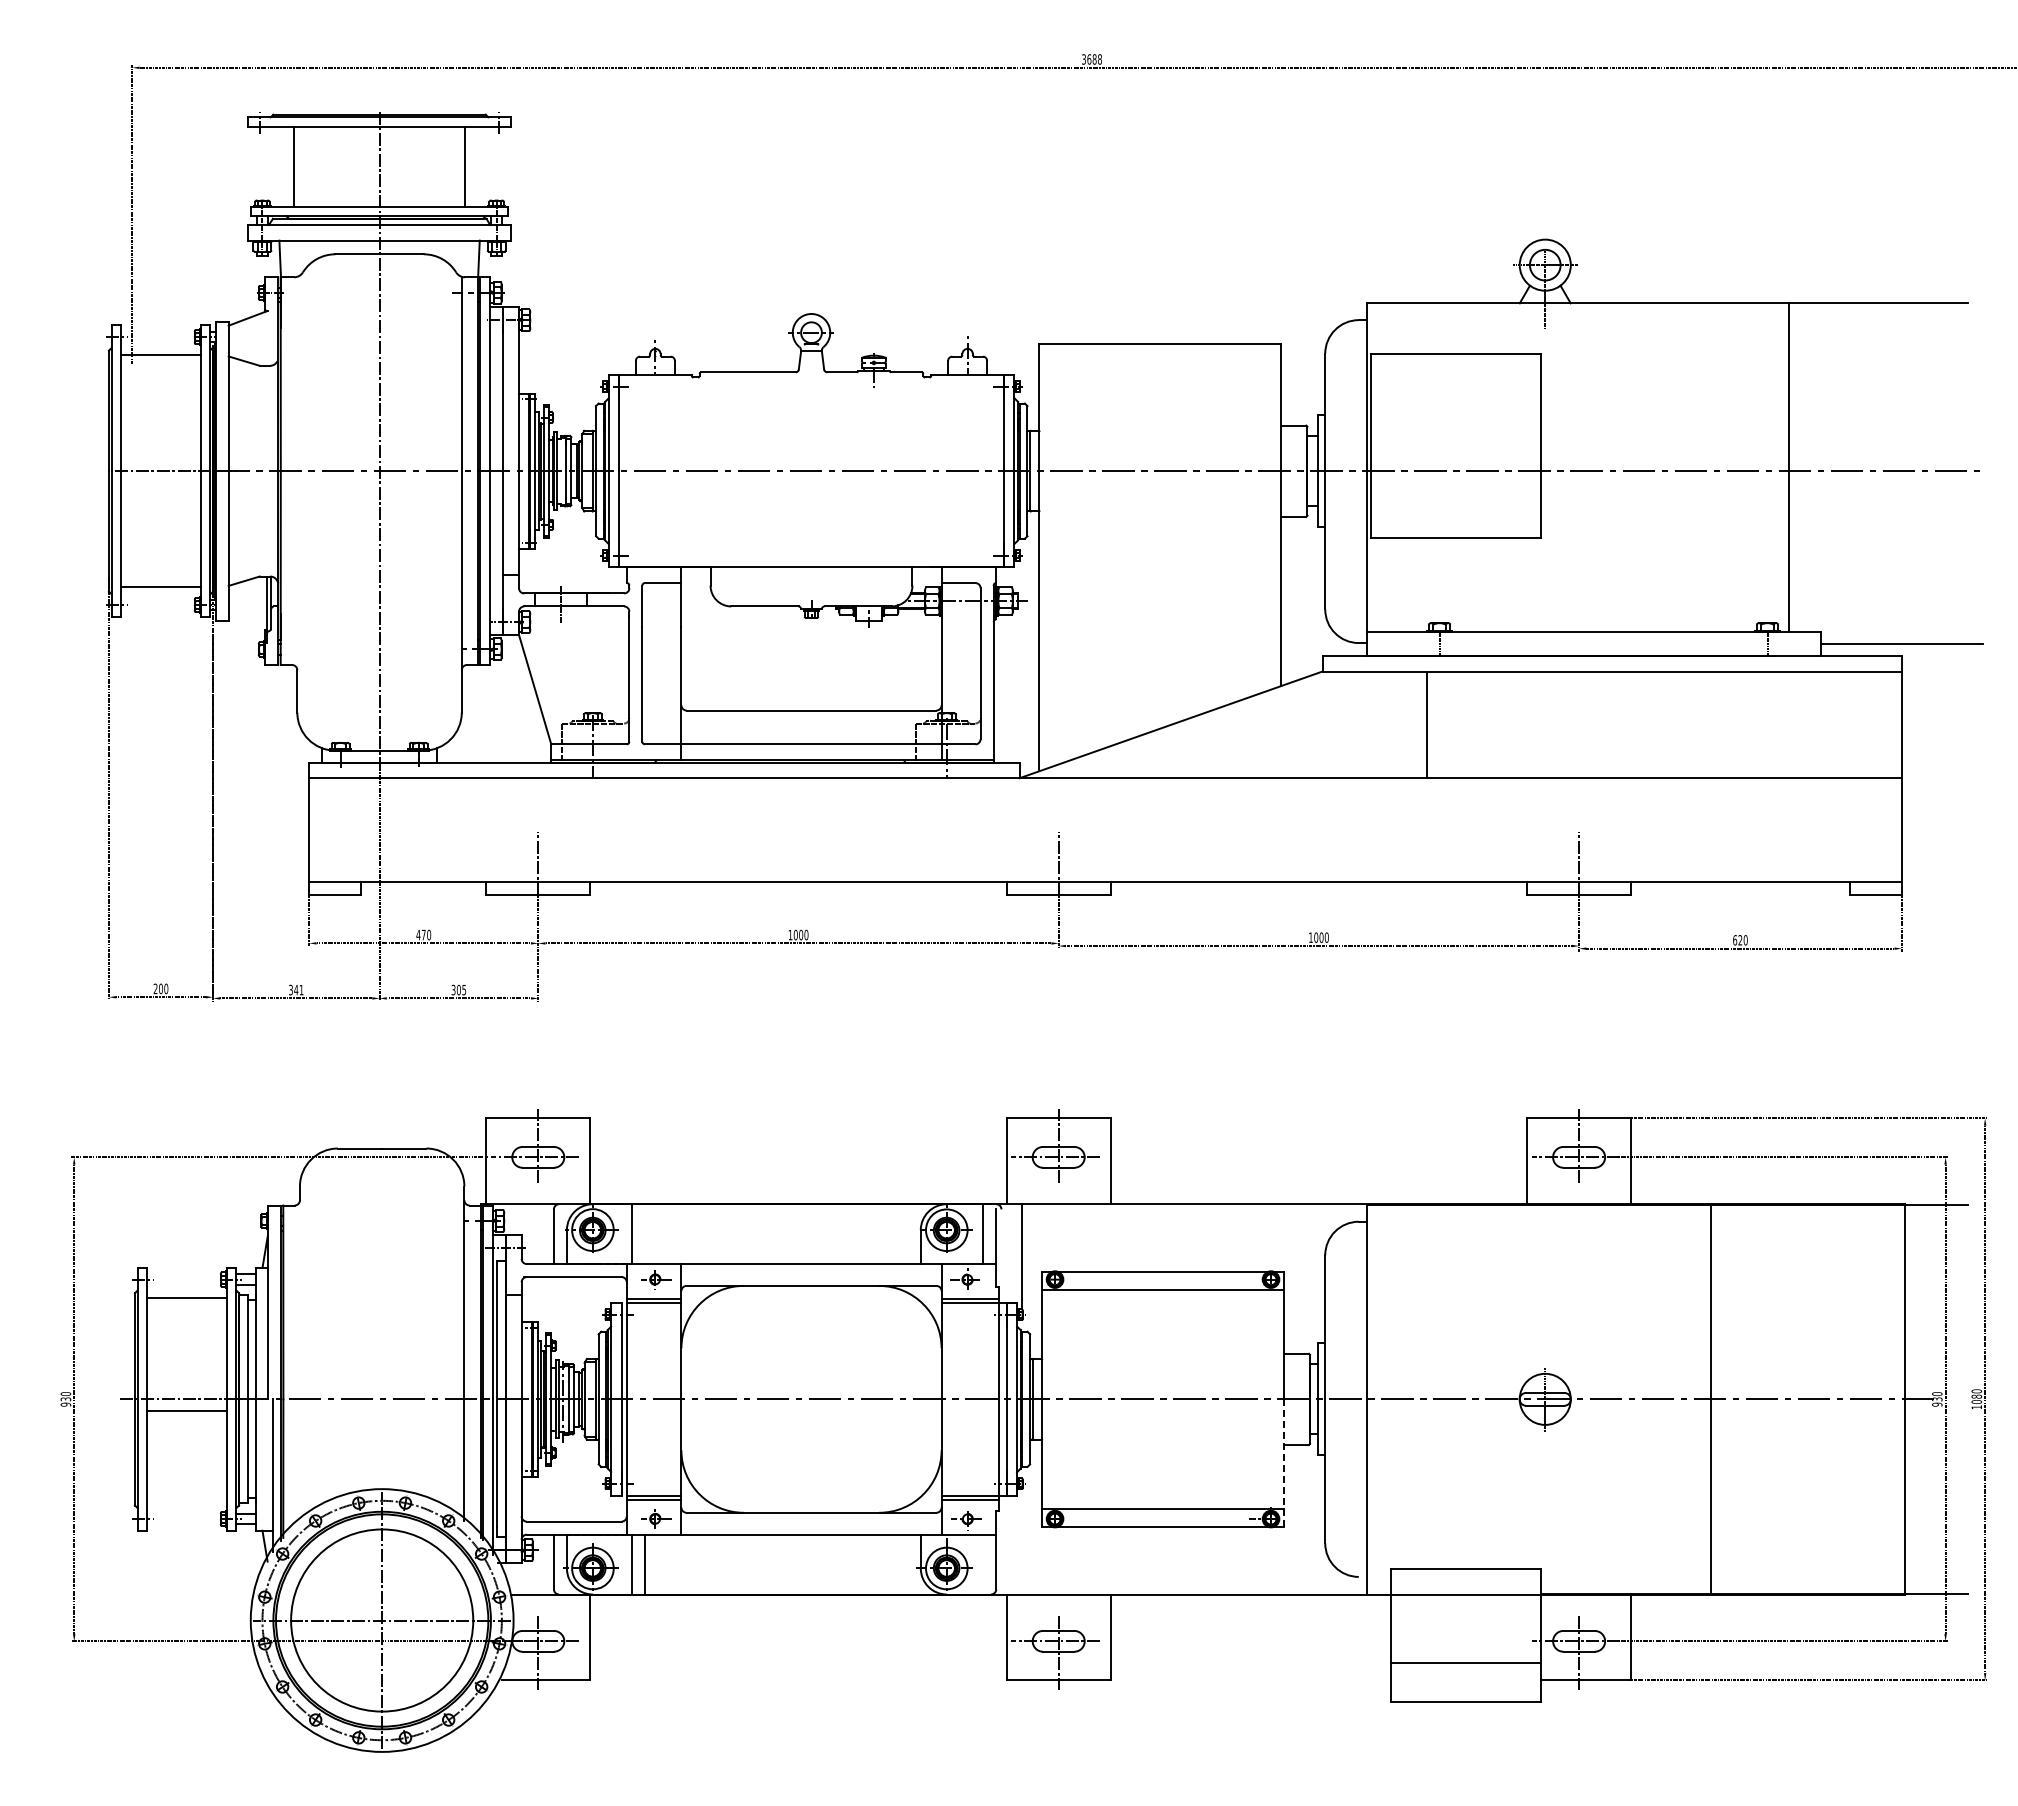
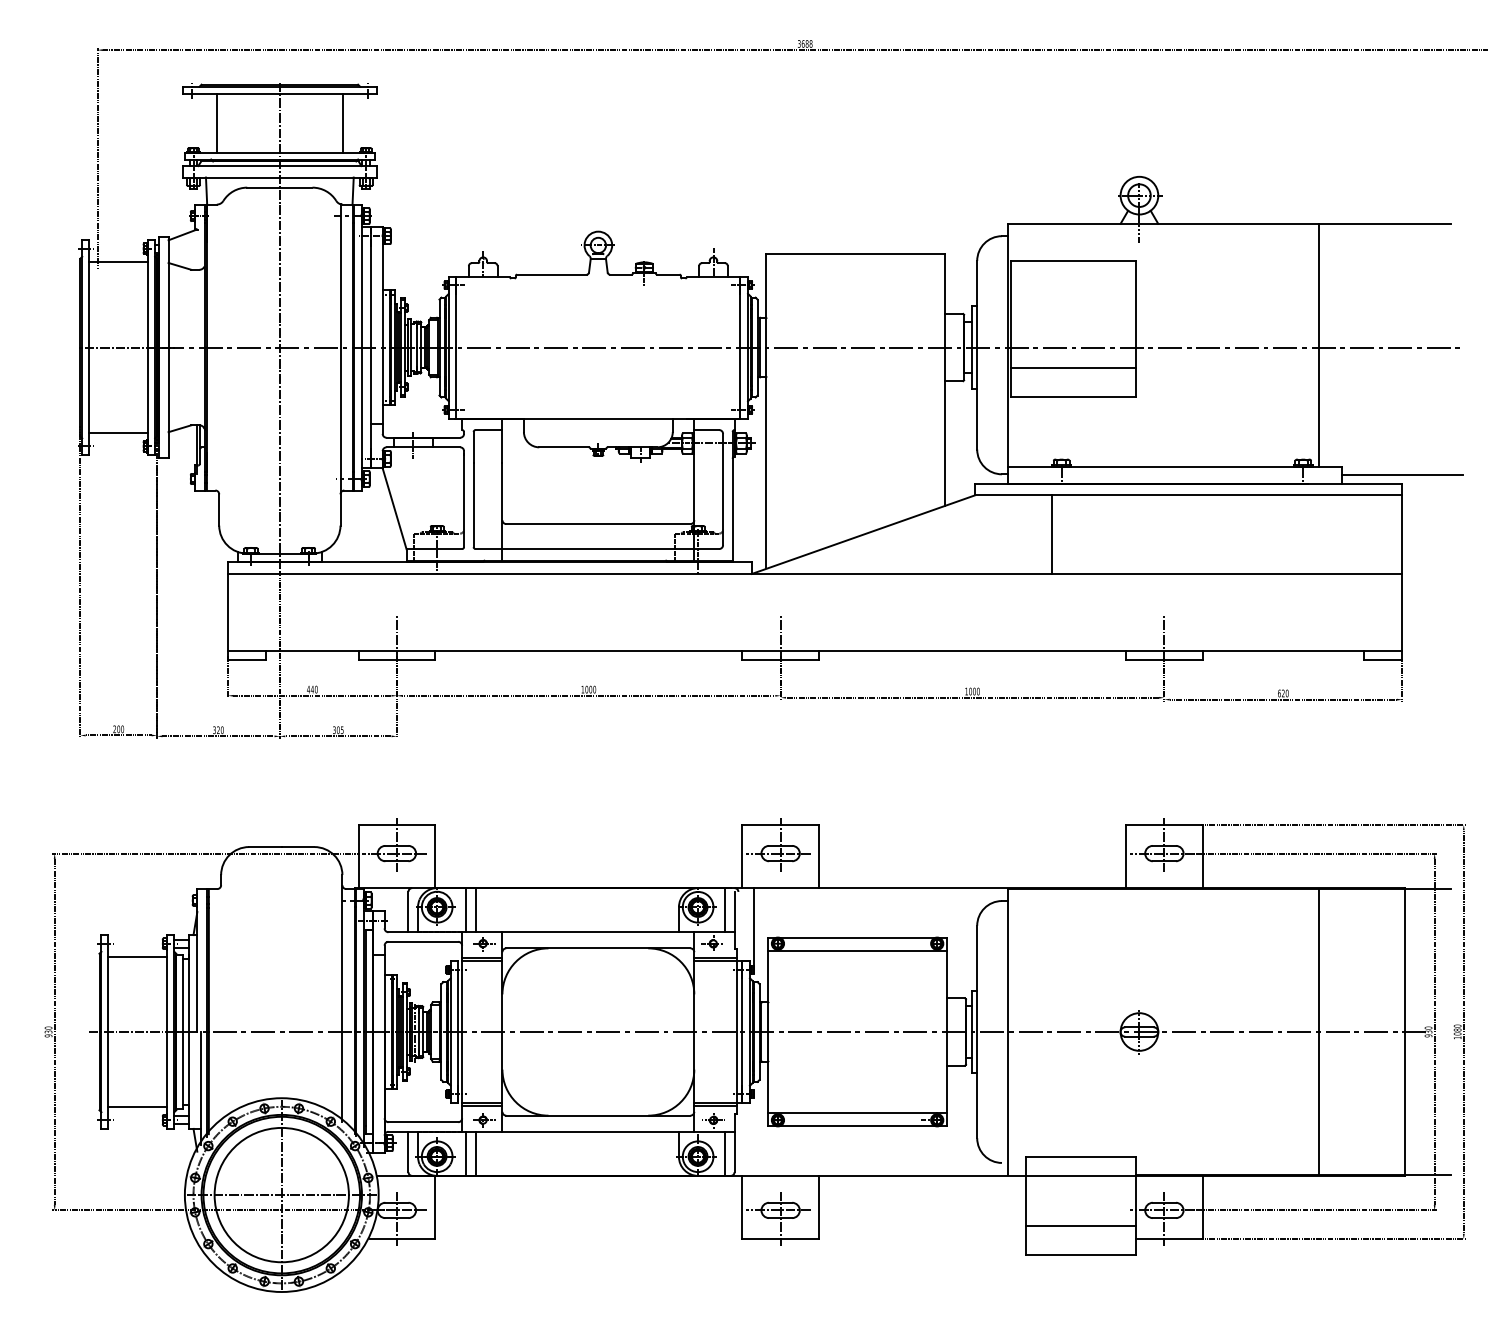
line: (1455, 499) -> (1073, 368), added
text: (423, 934) -> (312, 689), 470 -> 440
text: (298, 989) -> (220, 729), 341 -> 320
line: (644, 1234) -> (475, 910), added
line: (1710, 1398) -> (1318, 1031), moved
line: (186, 1410) -> (137, 1106), moved
line: (1284, 1463) -> (947, 1079), dashed -> solid
line: (983, 1564) -> (725, 1153), added

